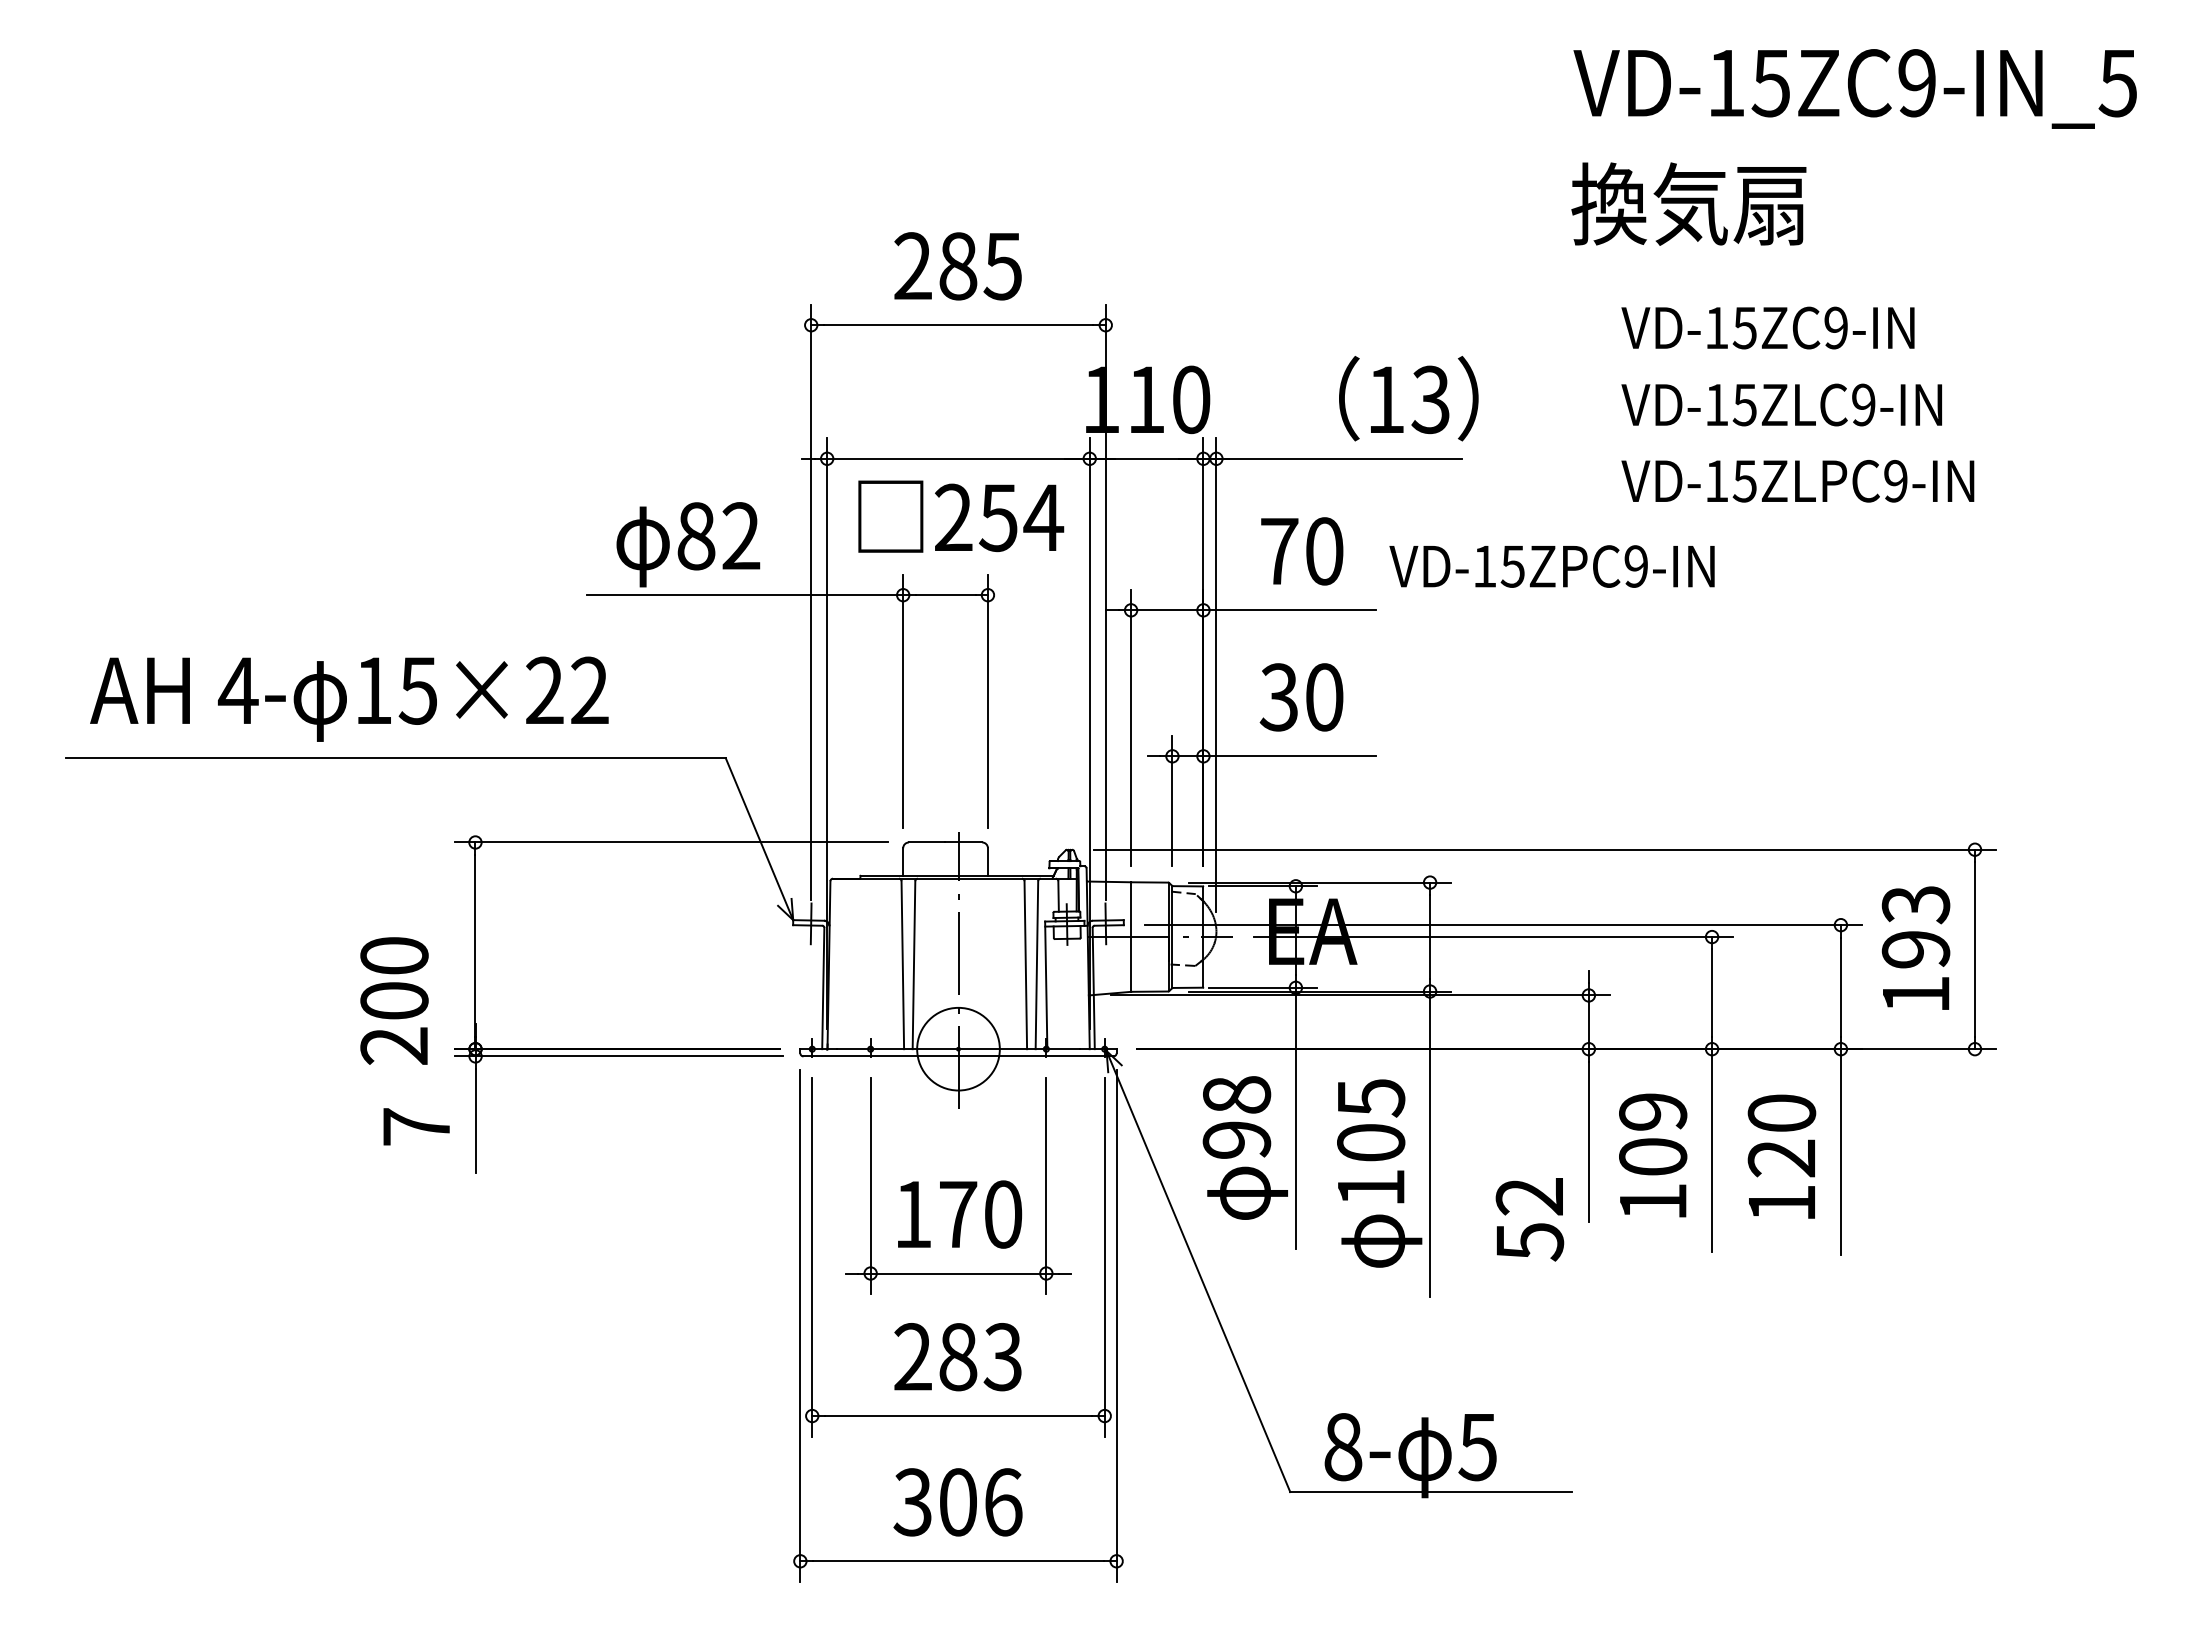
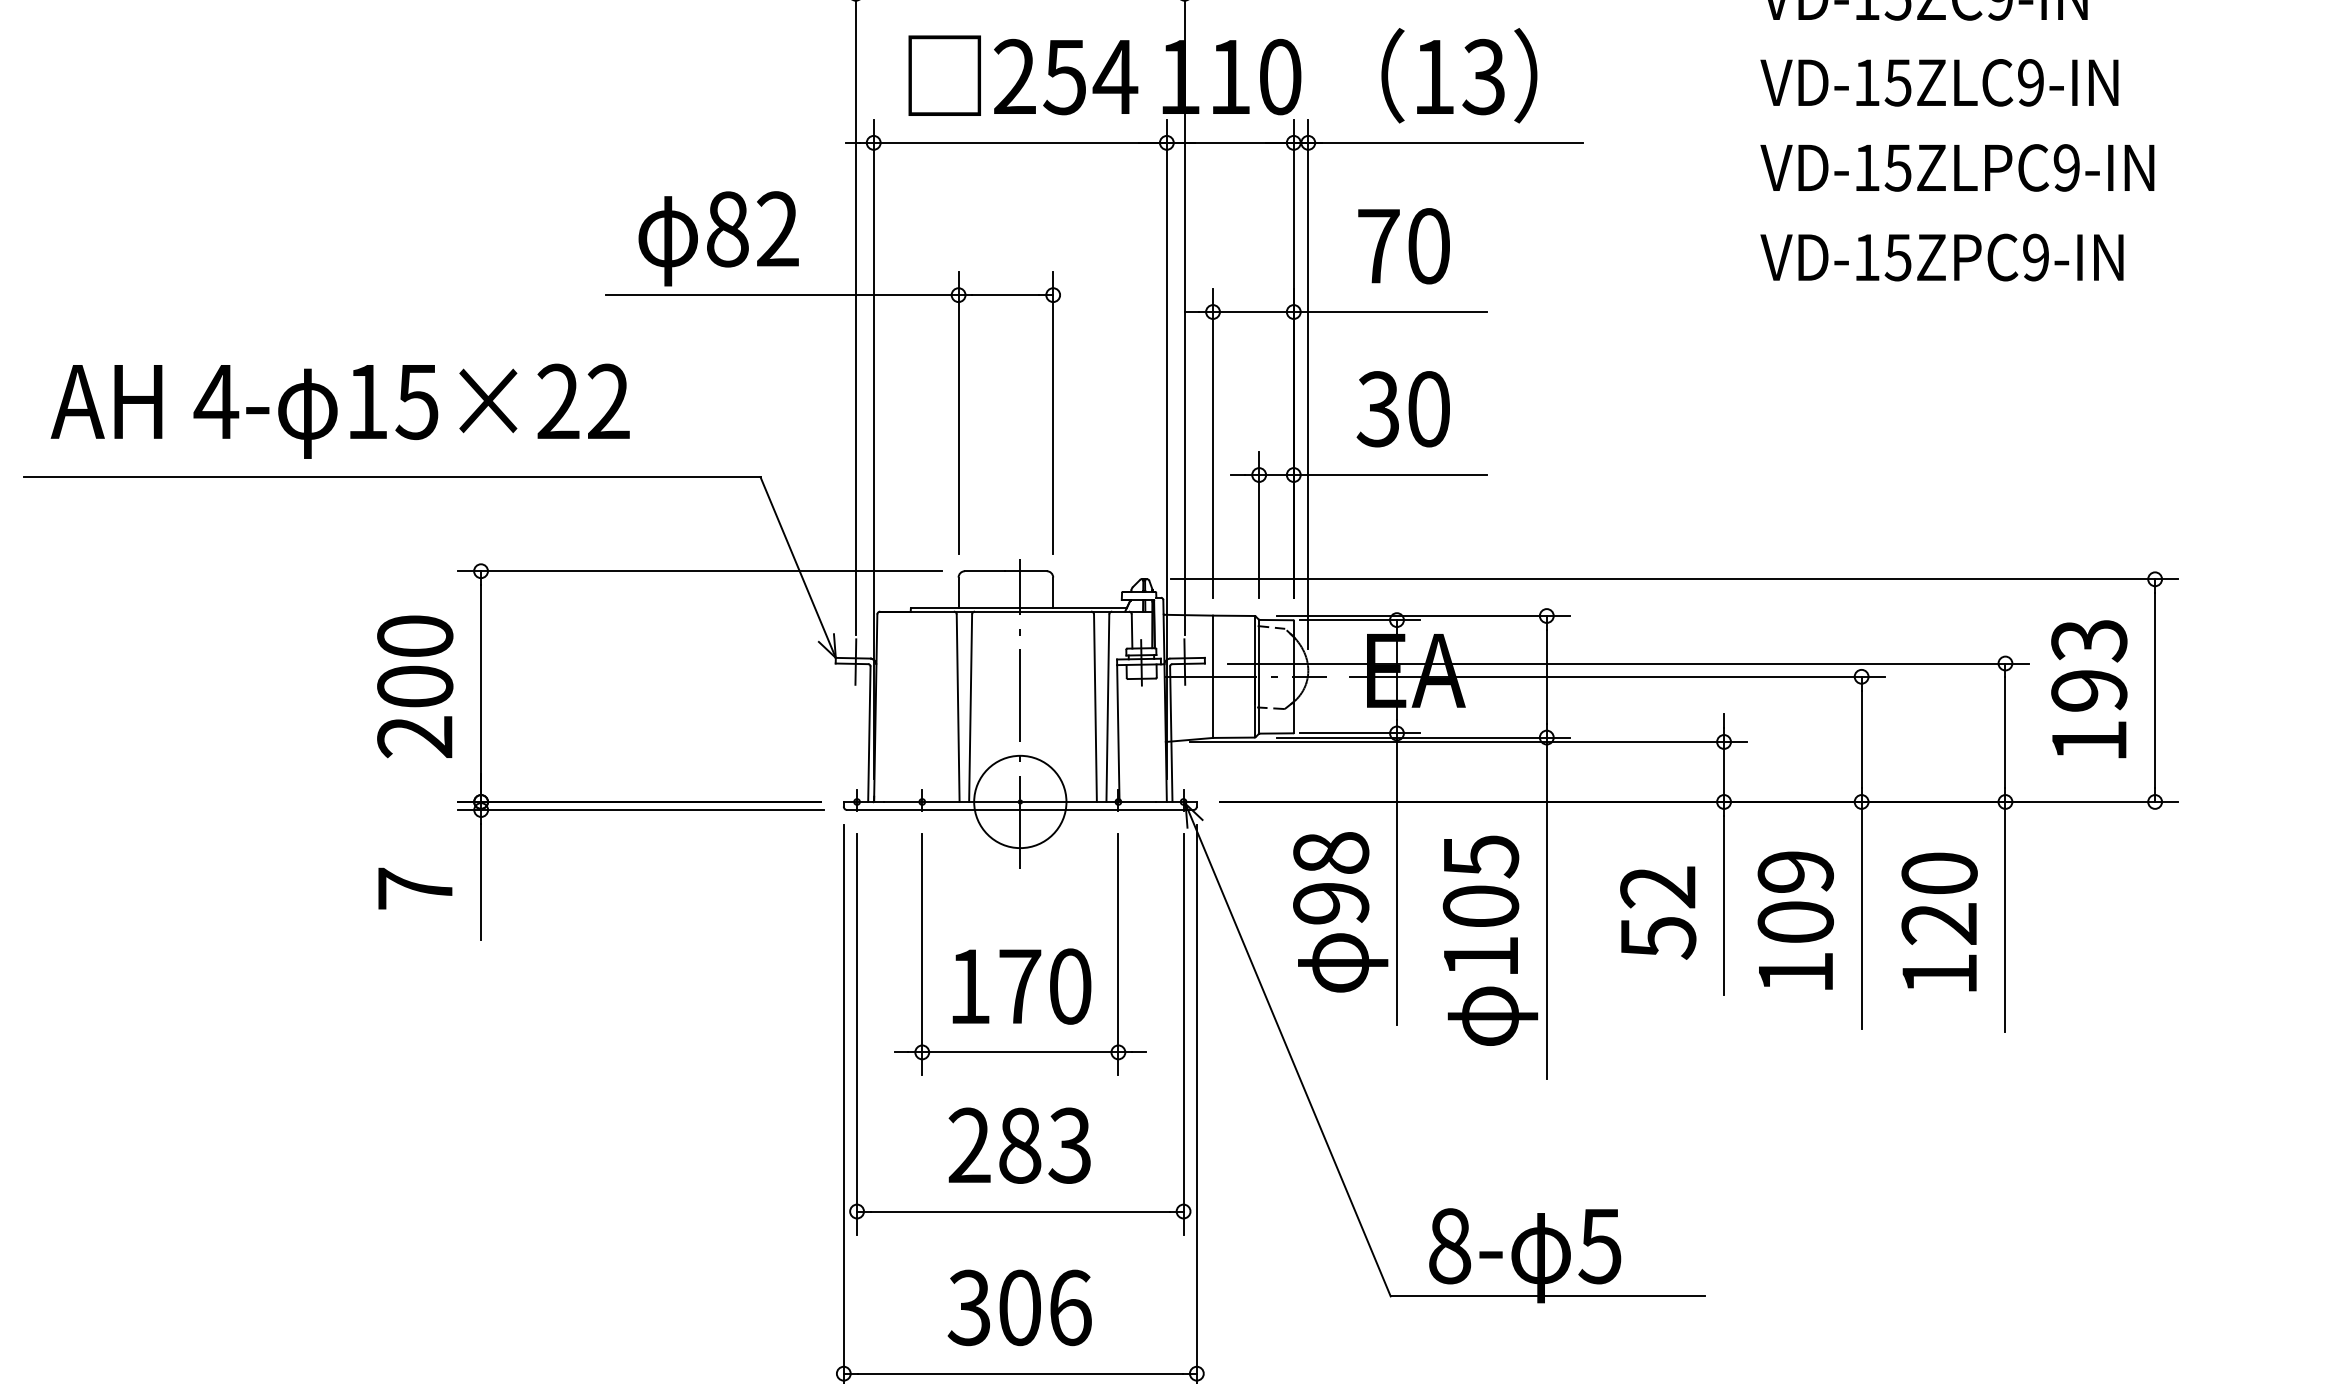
text: (1408, 398) -> (1459, 75), moved
text: (961, 516) -> (1023, 75), moved
text: (1551, 566) -> (1941, 257), moved
text: (394, 1000) -> (415, 686), moved
text: (1529, 1219) -> (1657, 912), moved

